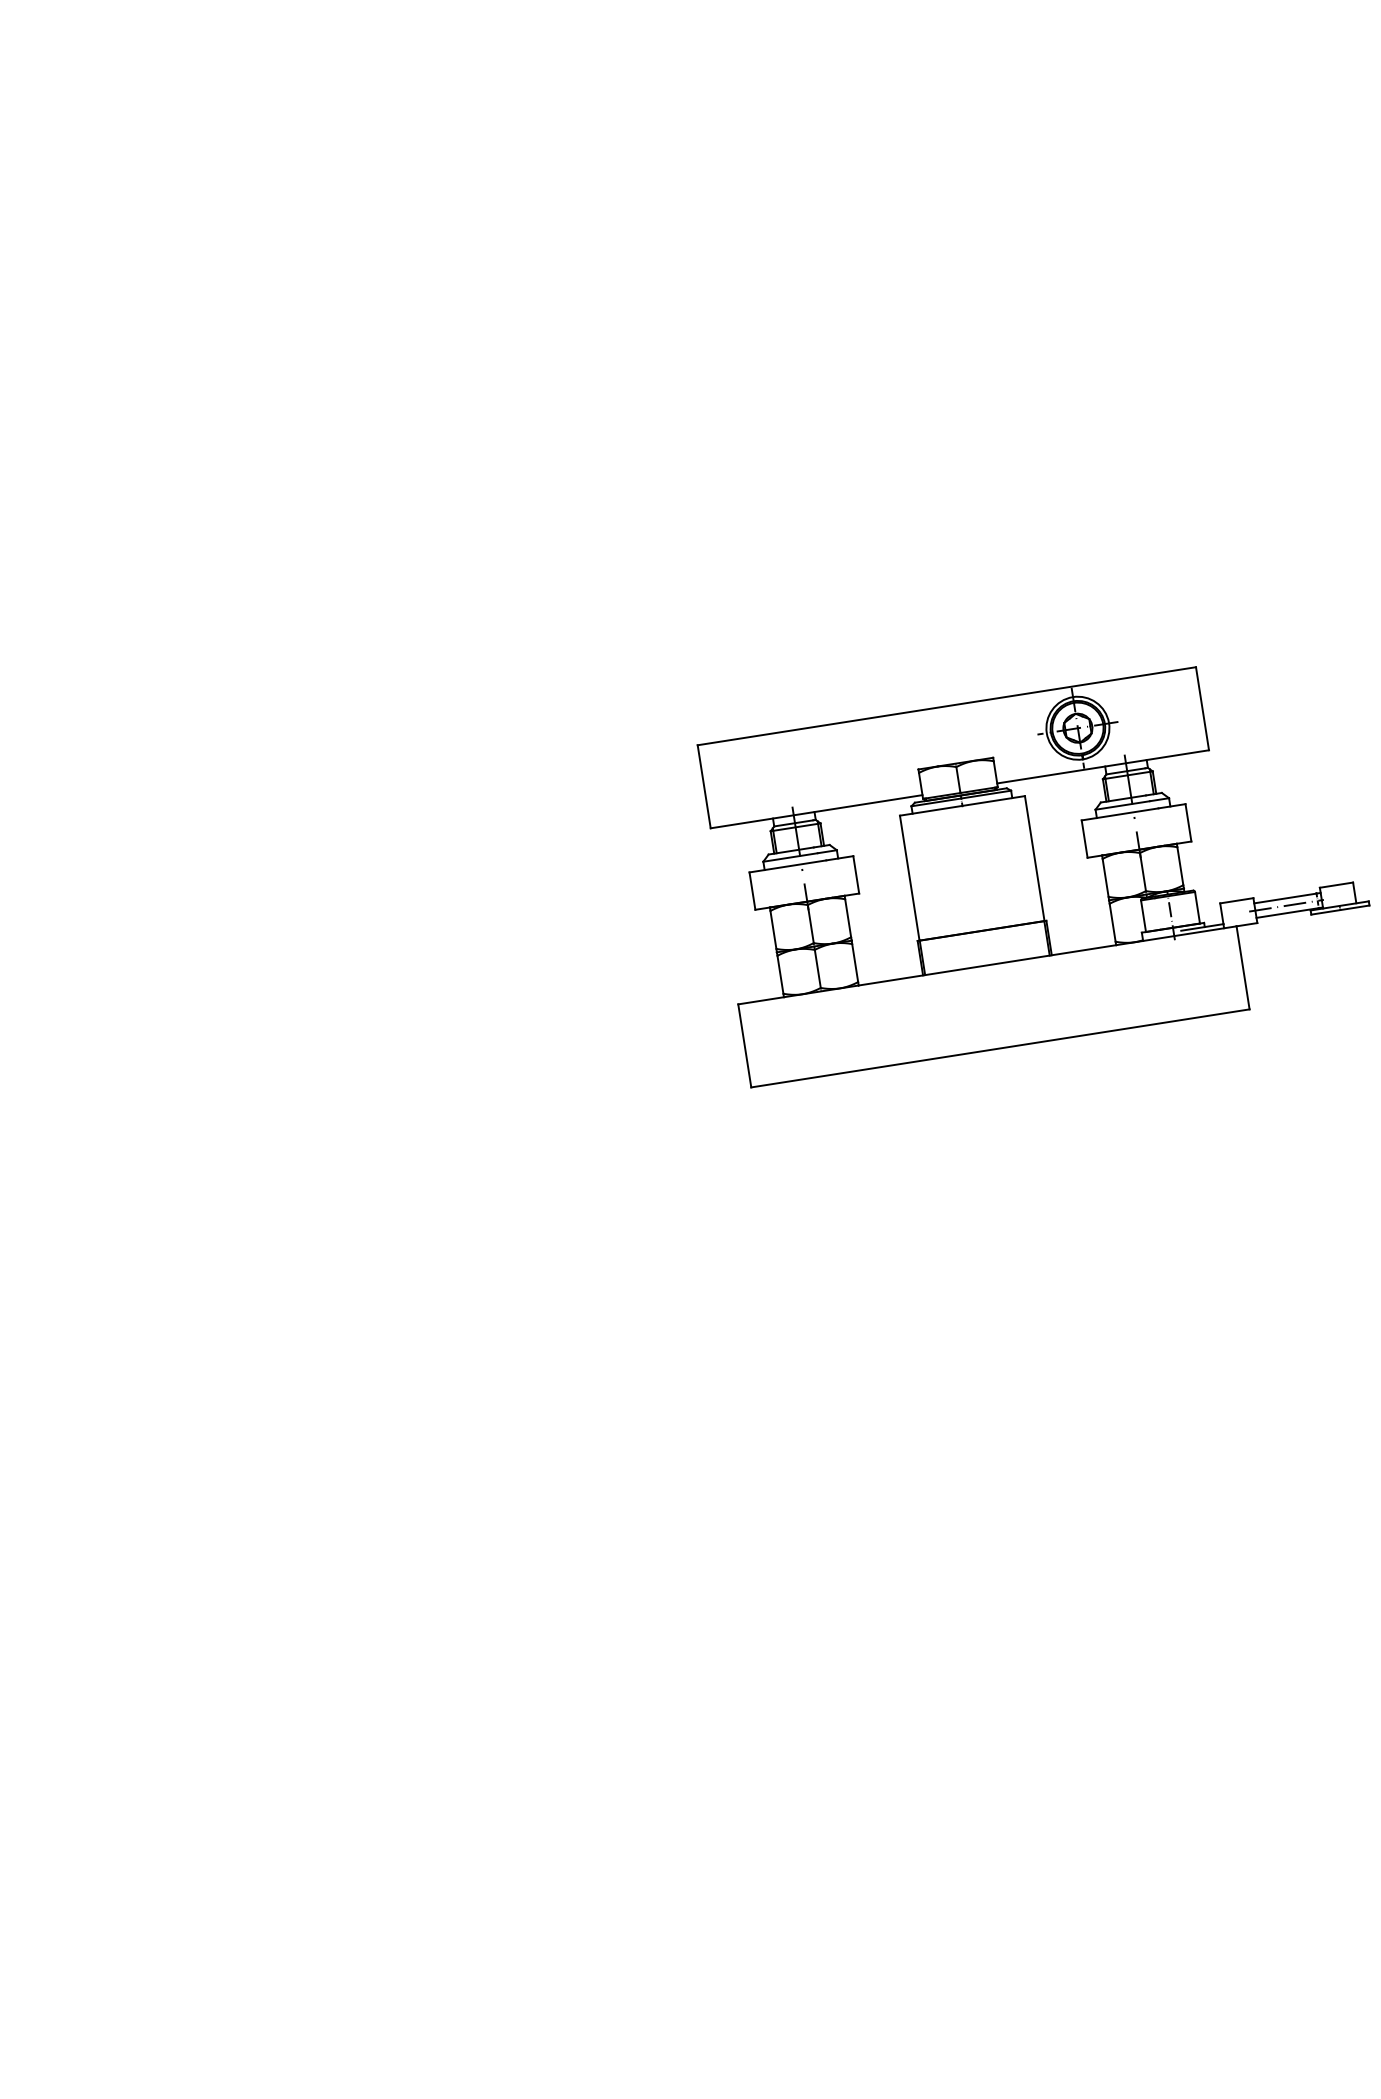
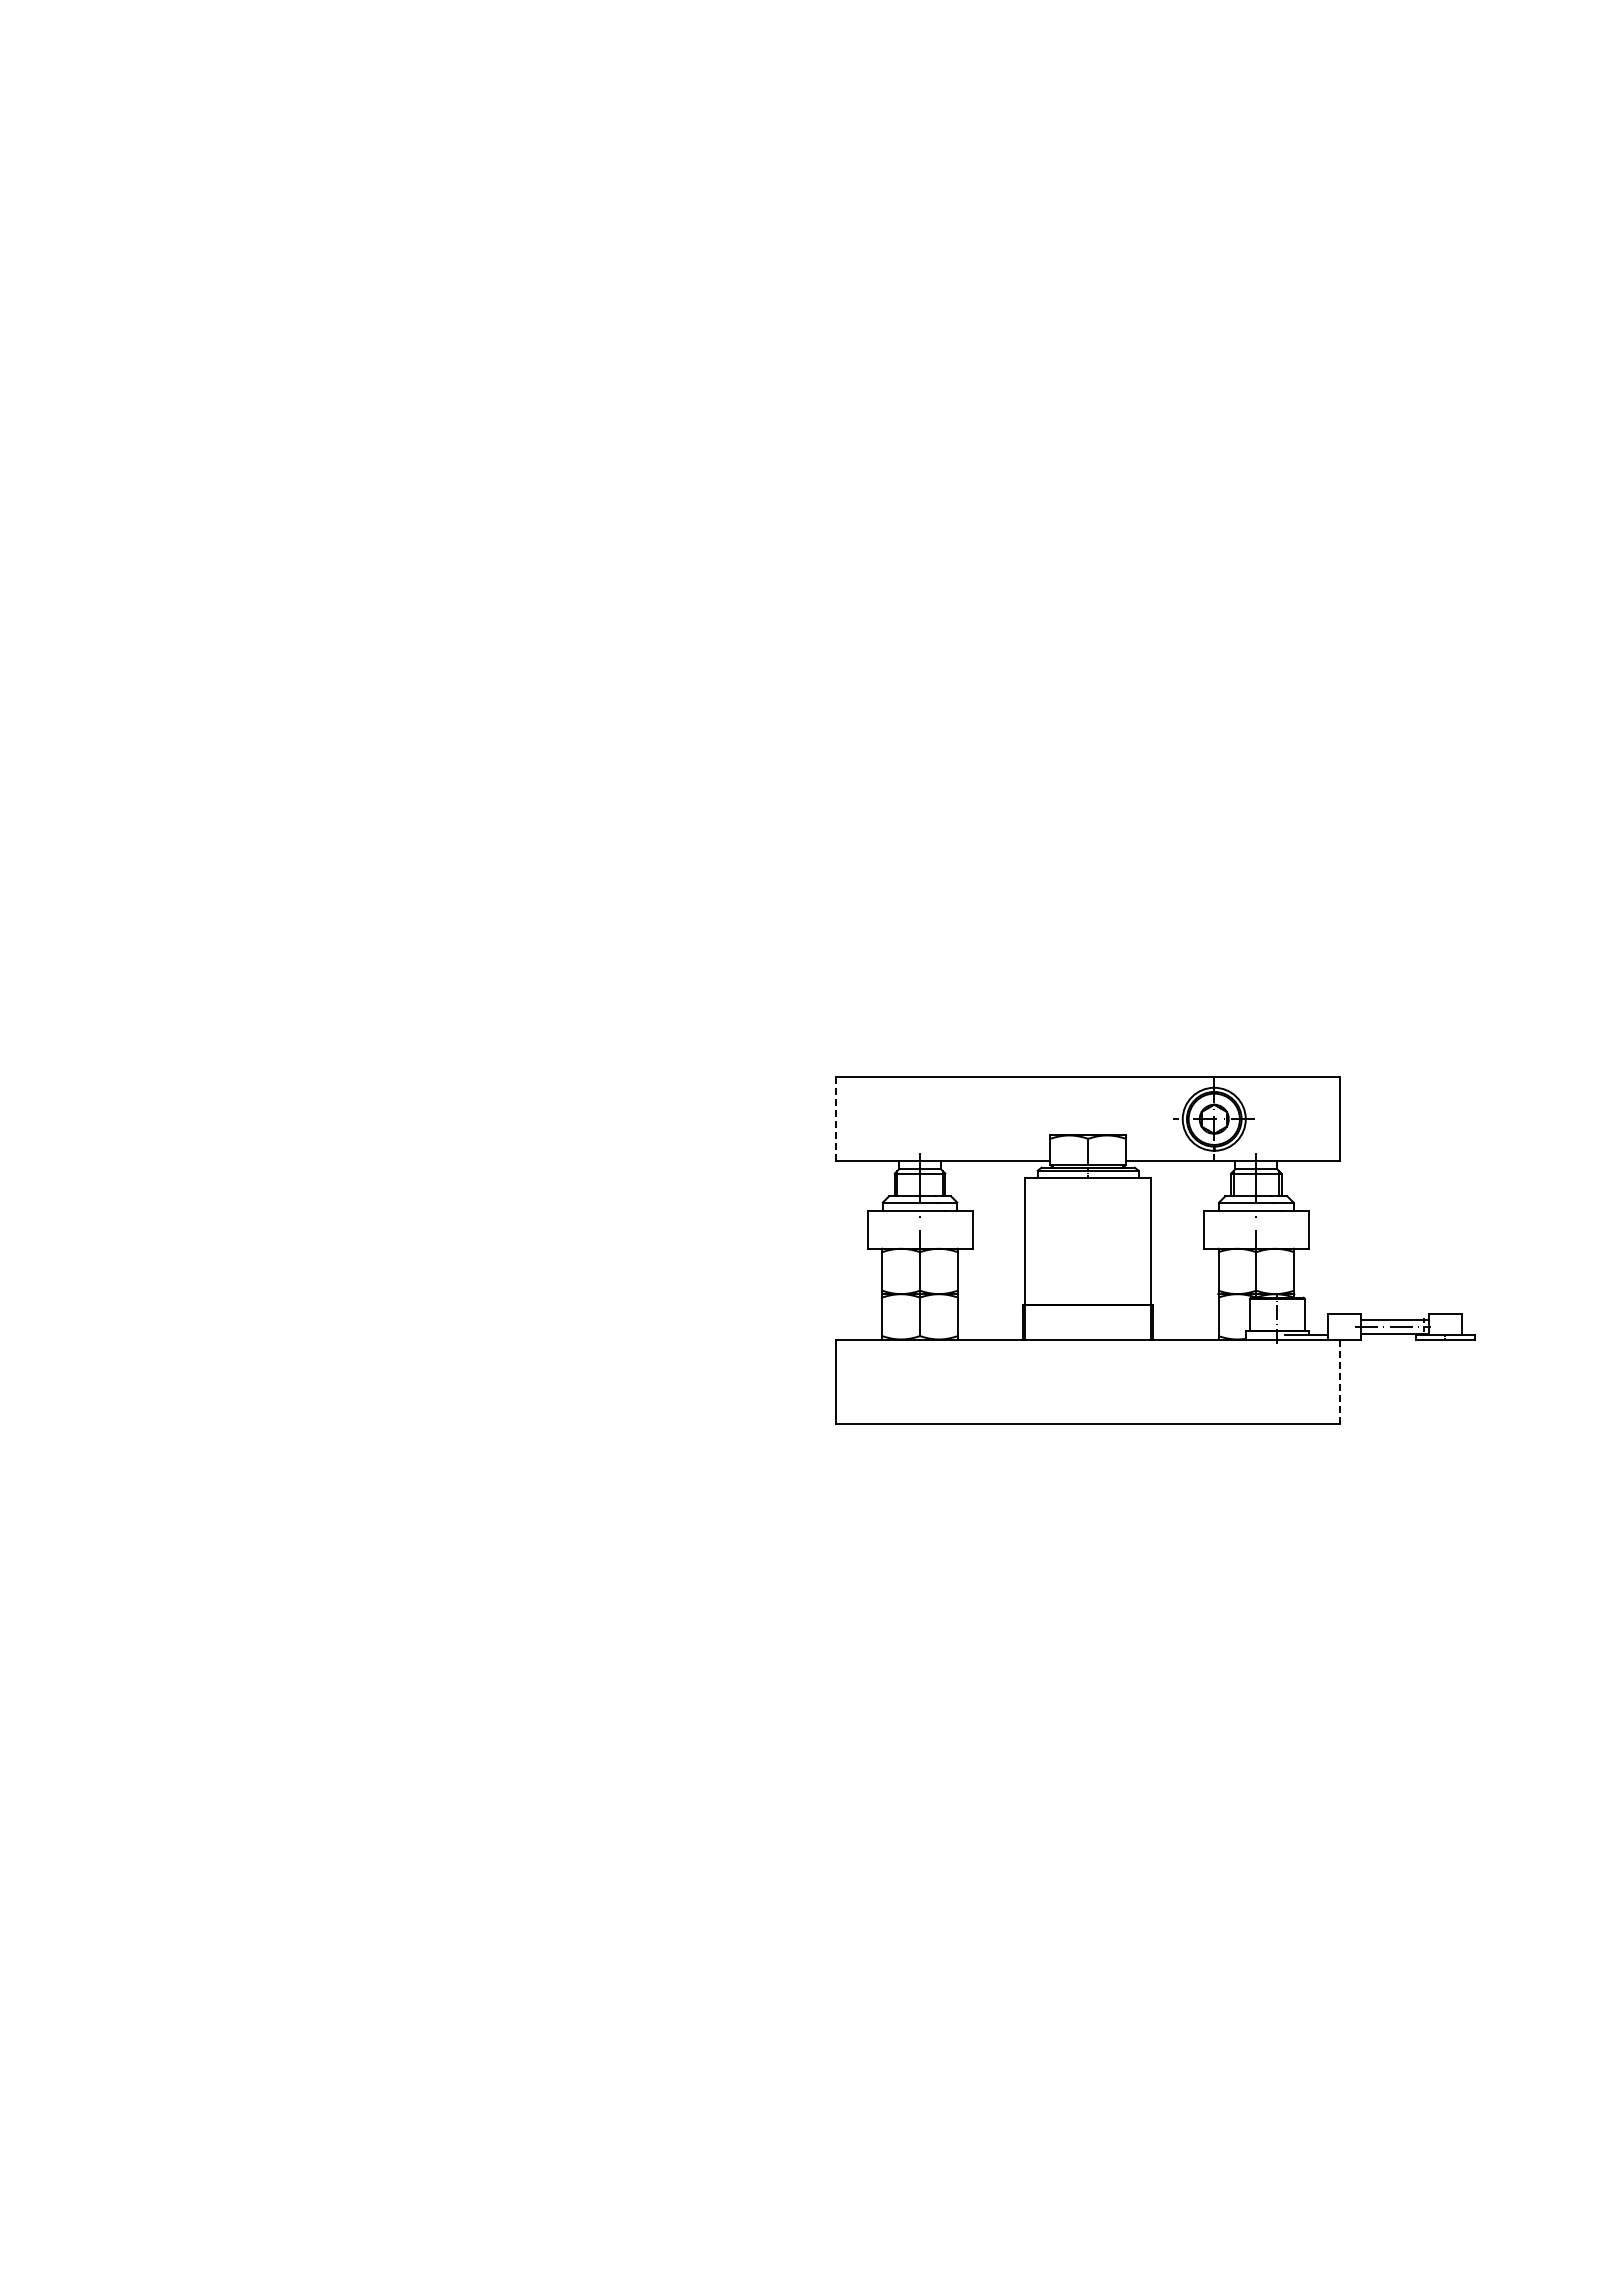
line: (704, 785) -> (836, 1118), solid -> dashed
line: (1243, 967) -> (1340, 1381), solid -> dashed

